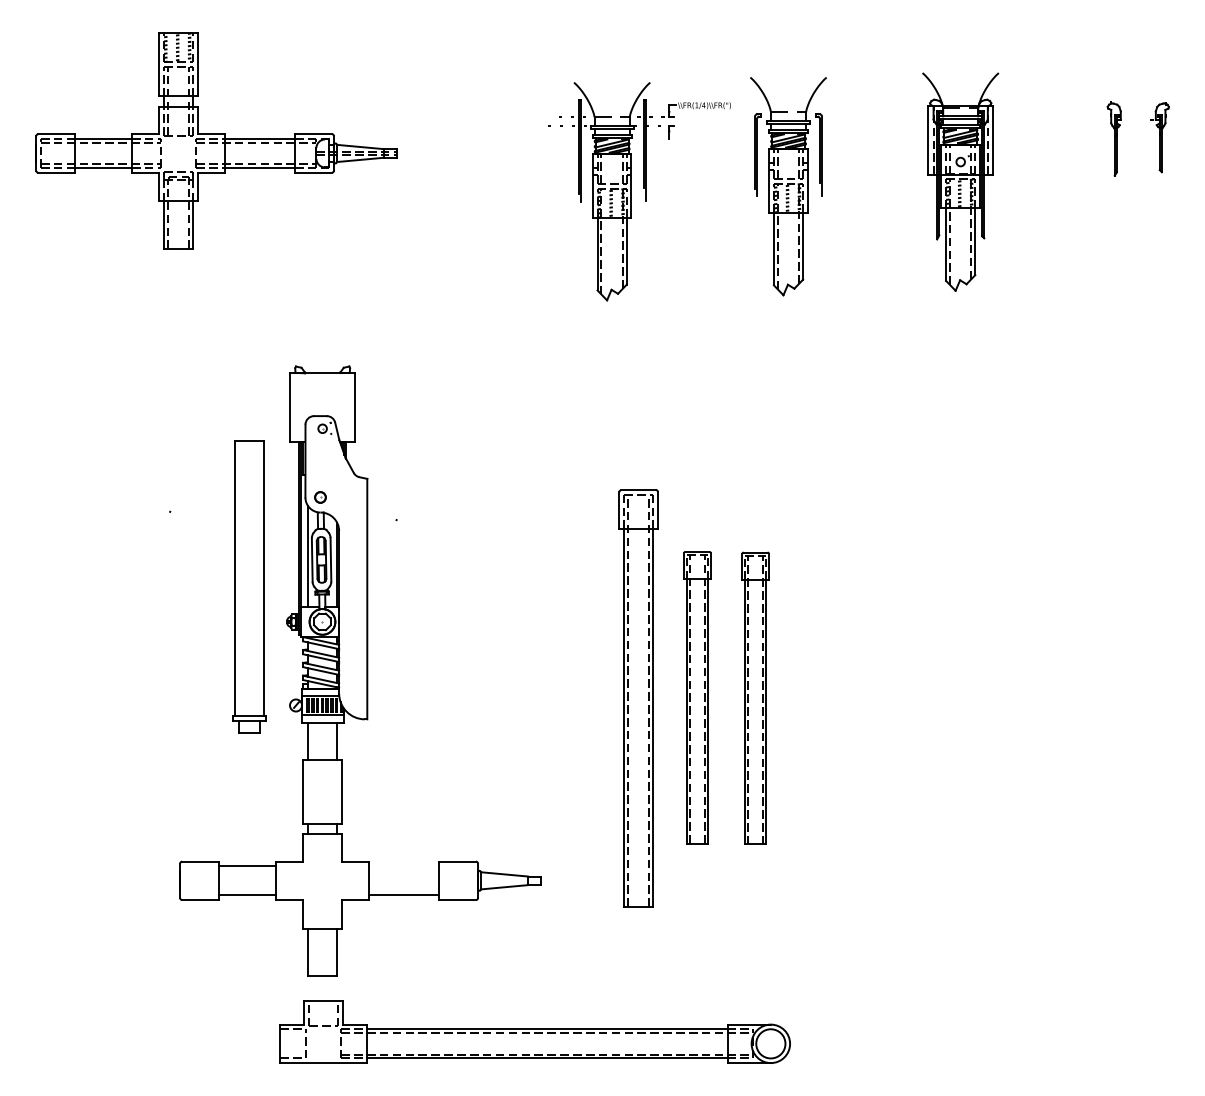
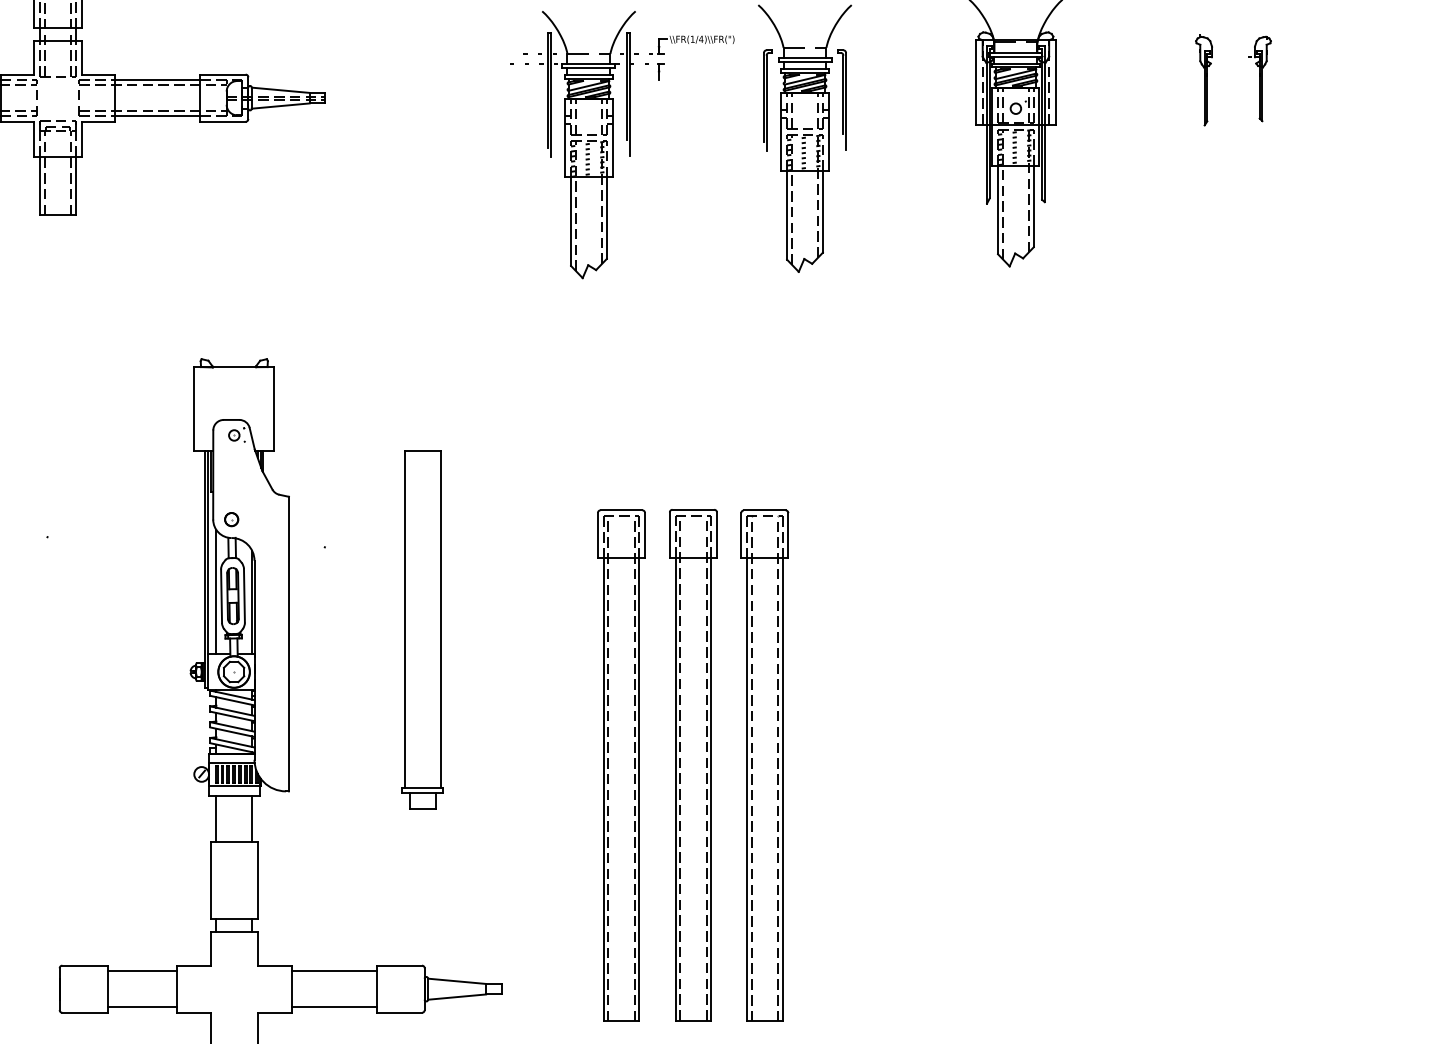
part: (249, 586) -> (422, 628), moved
part: (697, 697) -> (693, 764), size x1.43
part: (755, 698) -> (764, 765), size x1.43
line: (403, 866) -> (333, 971), added

